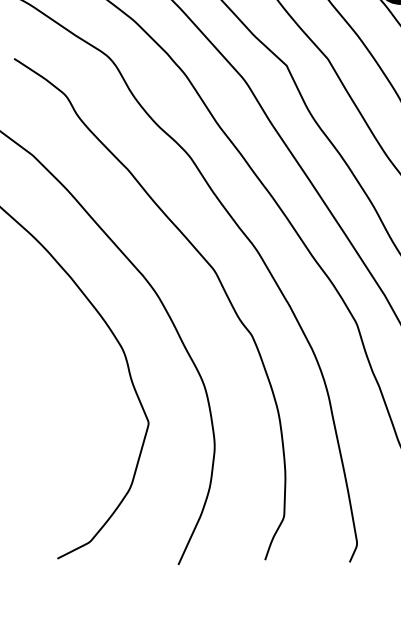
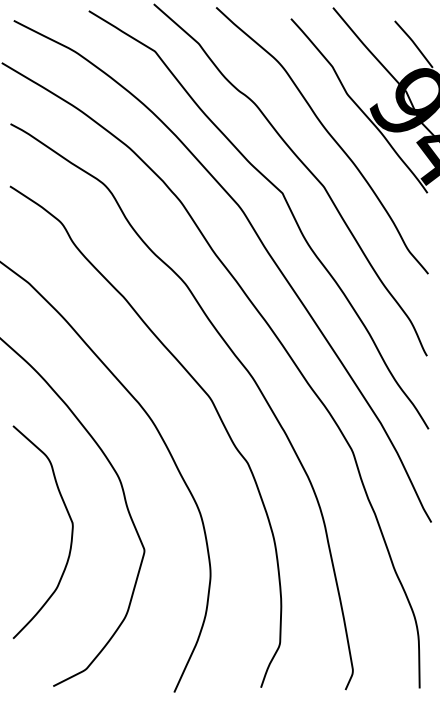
curve: (75, 404) -> (71, 532), added

